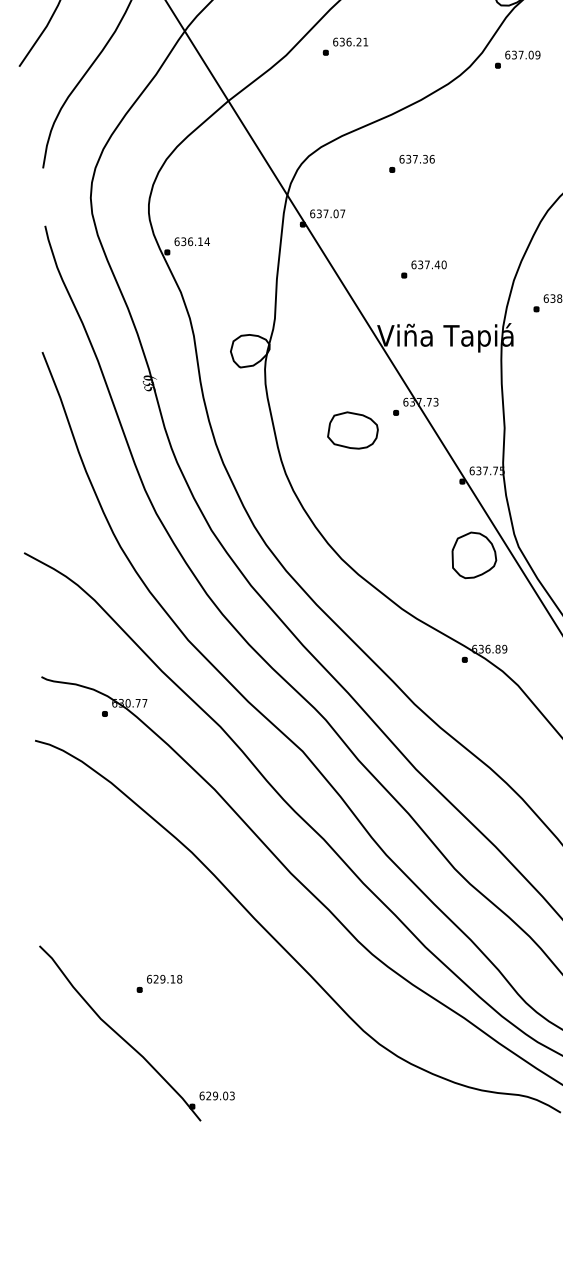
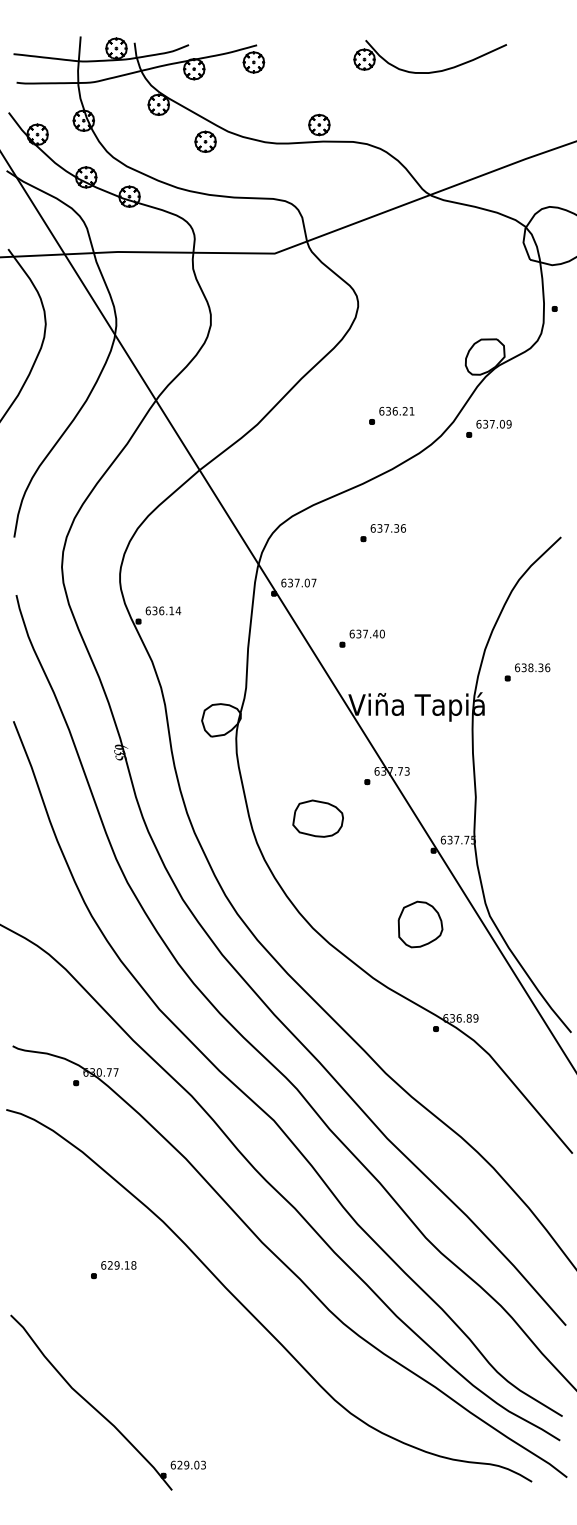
part: (345, 46) -> (391, 415), moved
part: (423, 269) -> (361, 638), moved
part: (352, 430) -> (317, 818), moved
part: (474, 555) -> (420, 924), moved
part: (159, 984) -> (113, 1270), moved

